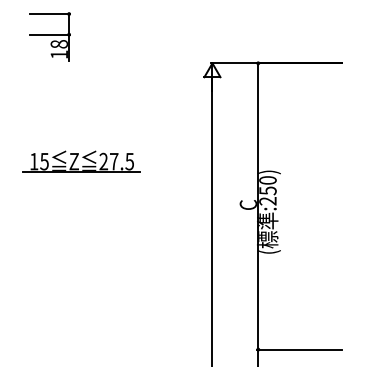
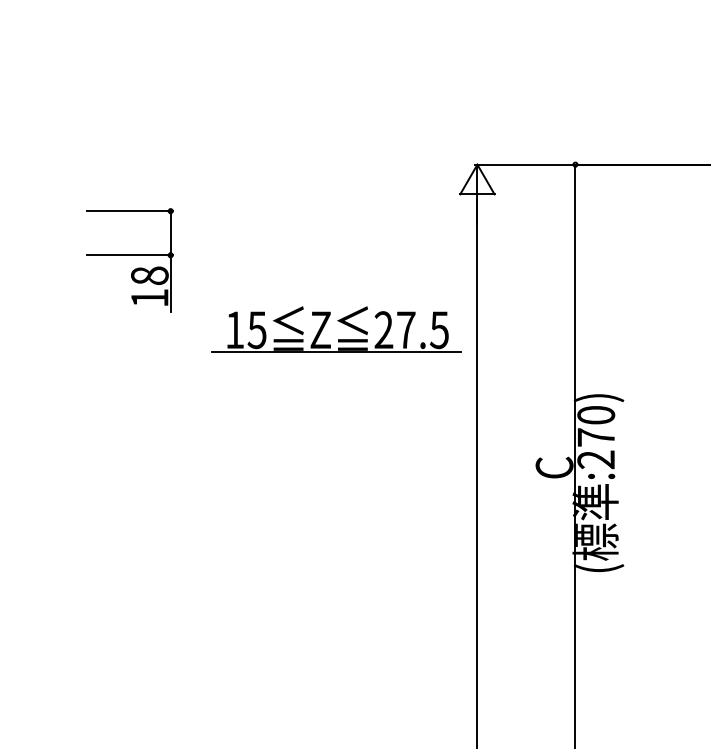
part: (49, 36) -> (128, 259), moved
part: (81, 161) -> (336, 329), moved
text: (267, 190) -> (595, 436), :250) -> :270)

